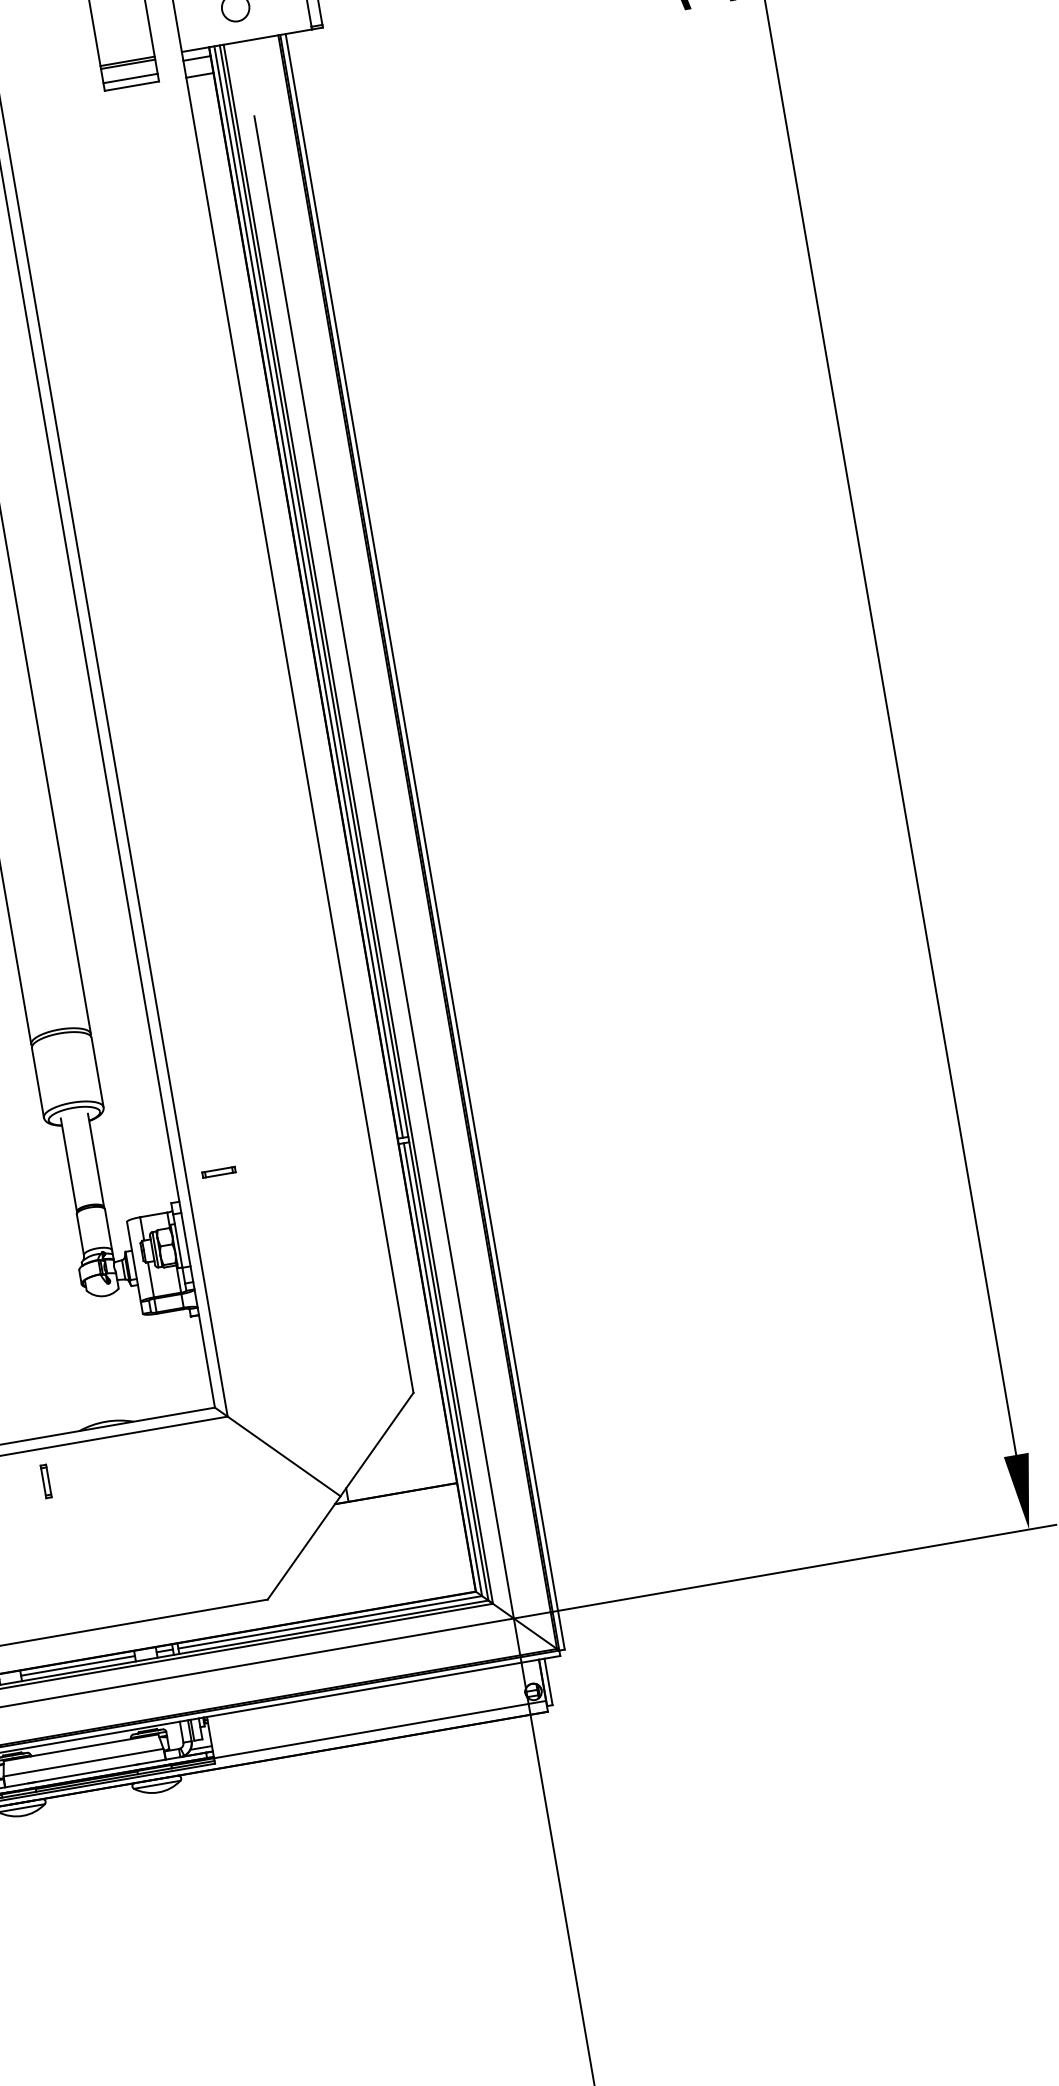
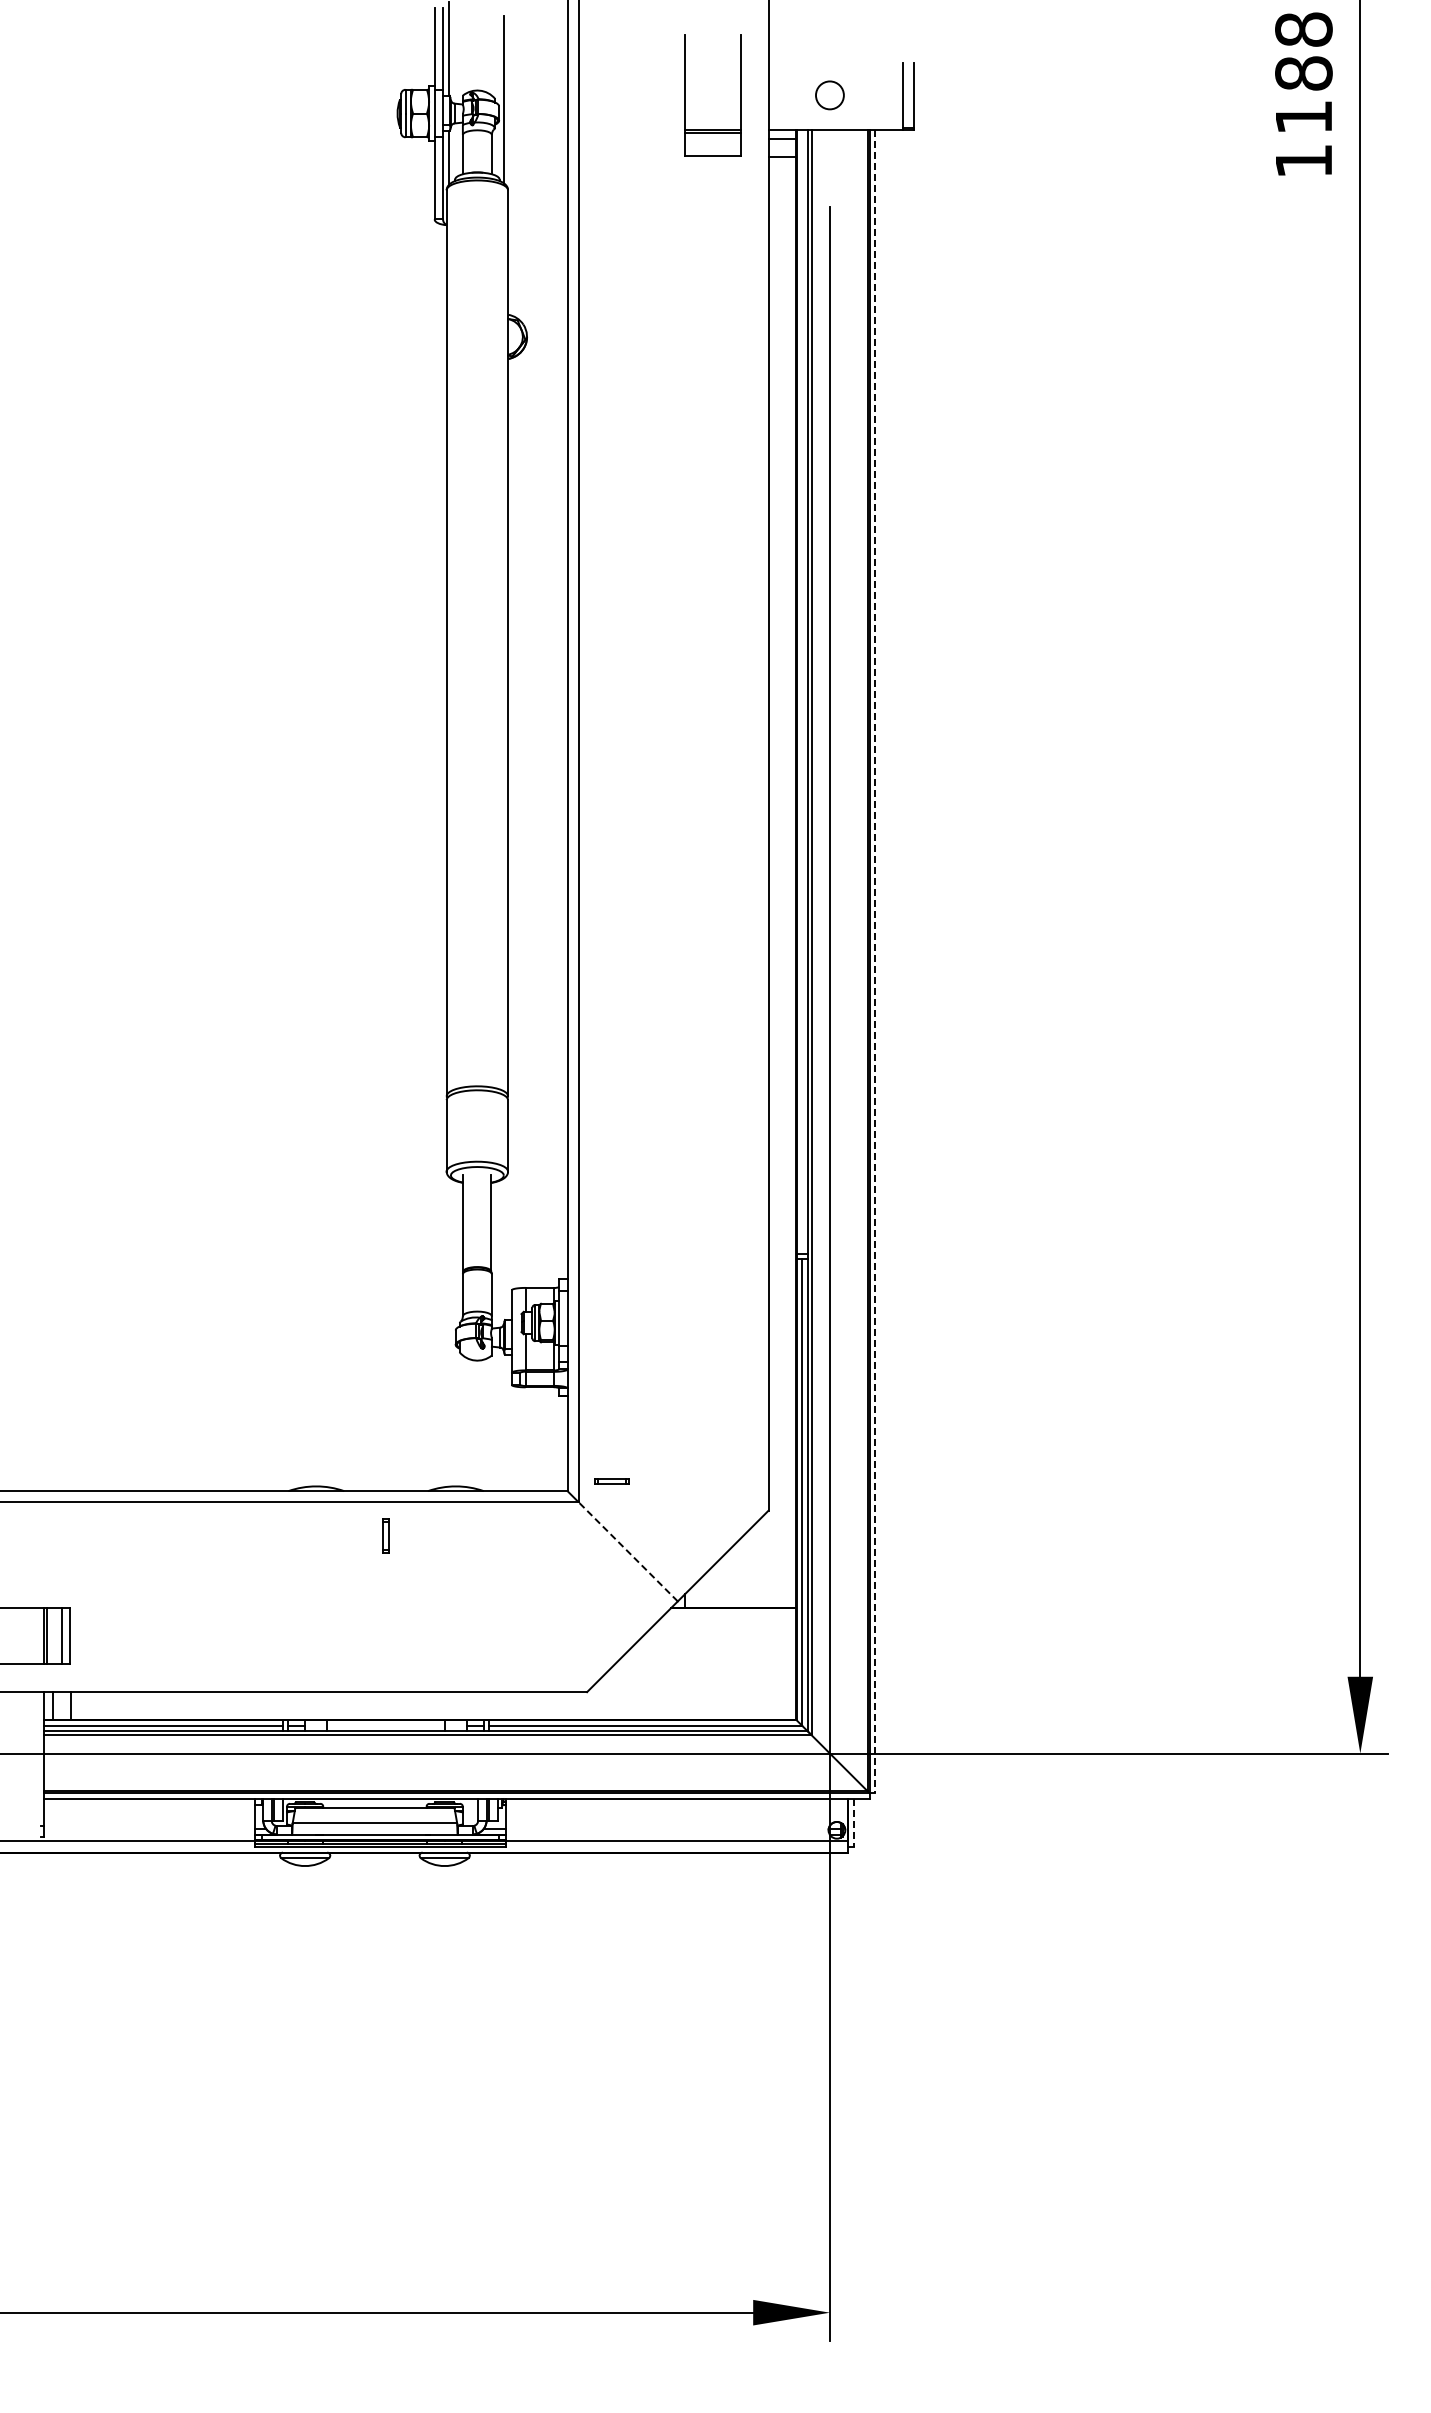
line: (130, 78) -> (712, 147), removed
line: (309, 591) -> (802, 691), removed
line: (425, 841) -> (875, 961), solid -> dashed
part: (218, 1172) -> (611, 1481), moved
line: (283, 1456) -> (627, 1551), solid -> dashed
line: (77, 1665) -> (385, 1725), removed
line: (548, 1681) -> (853, 1822), solid -> dashed

